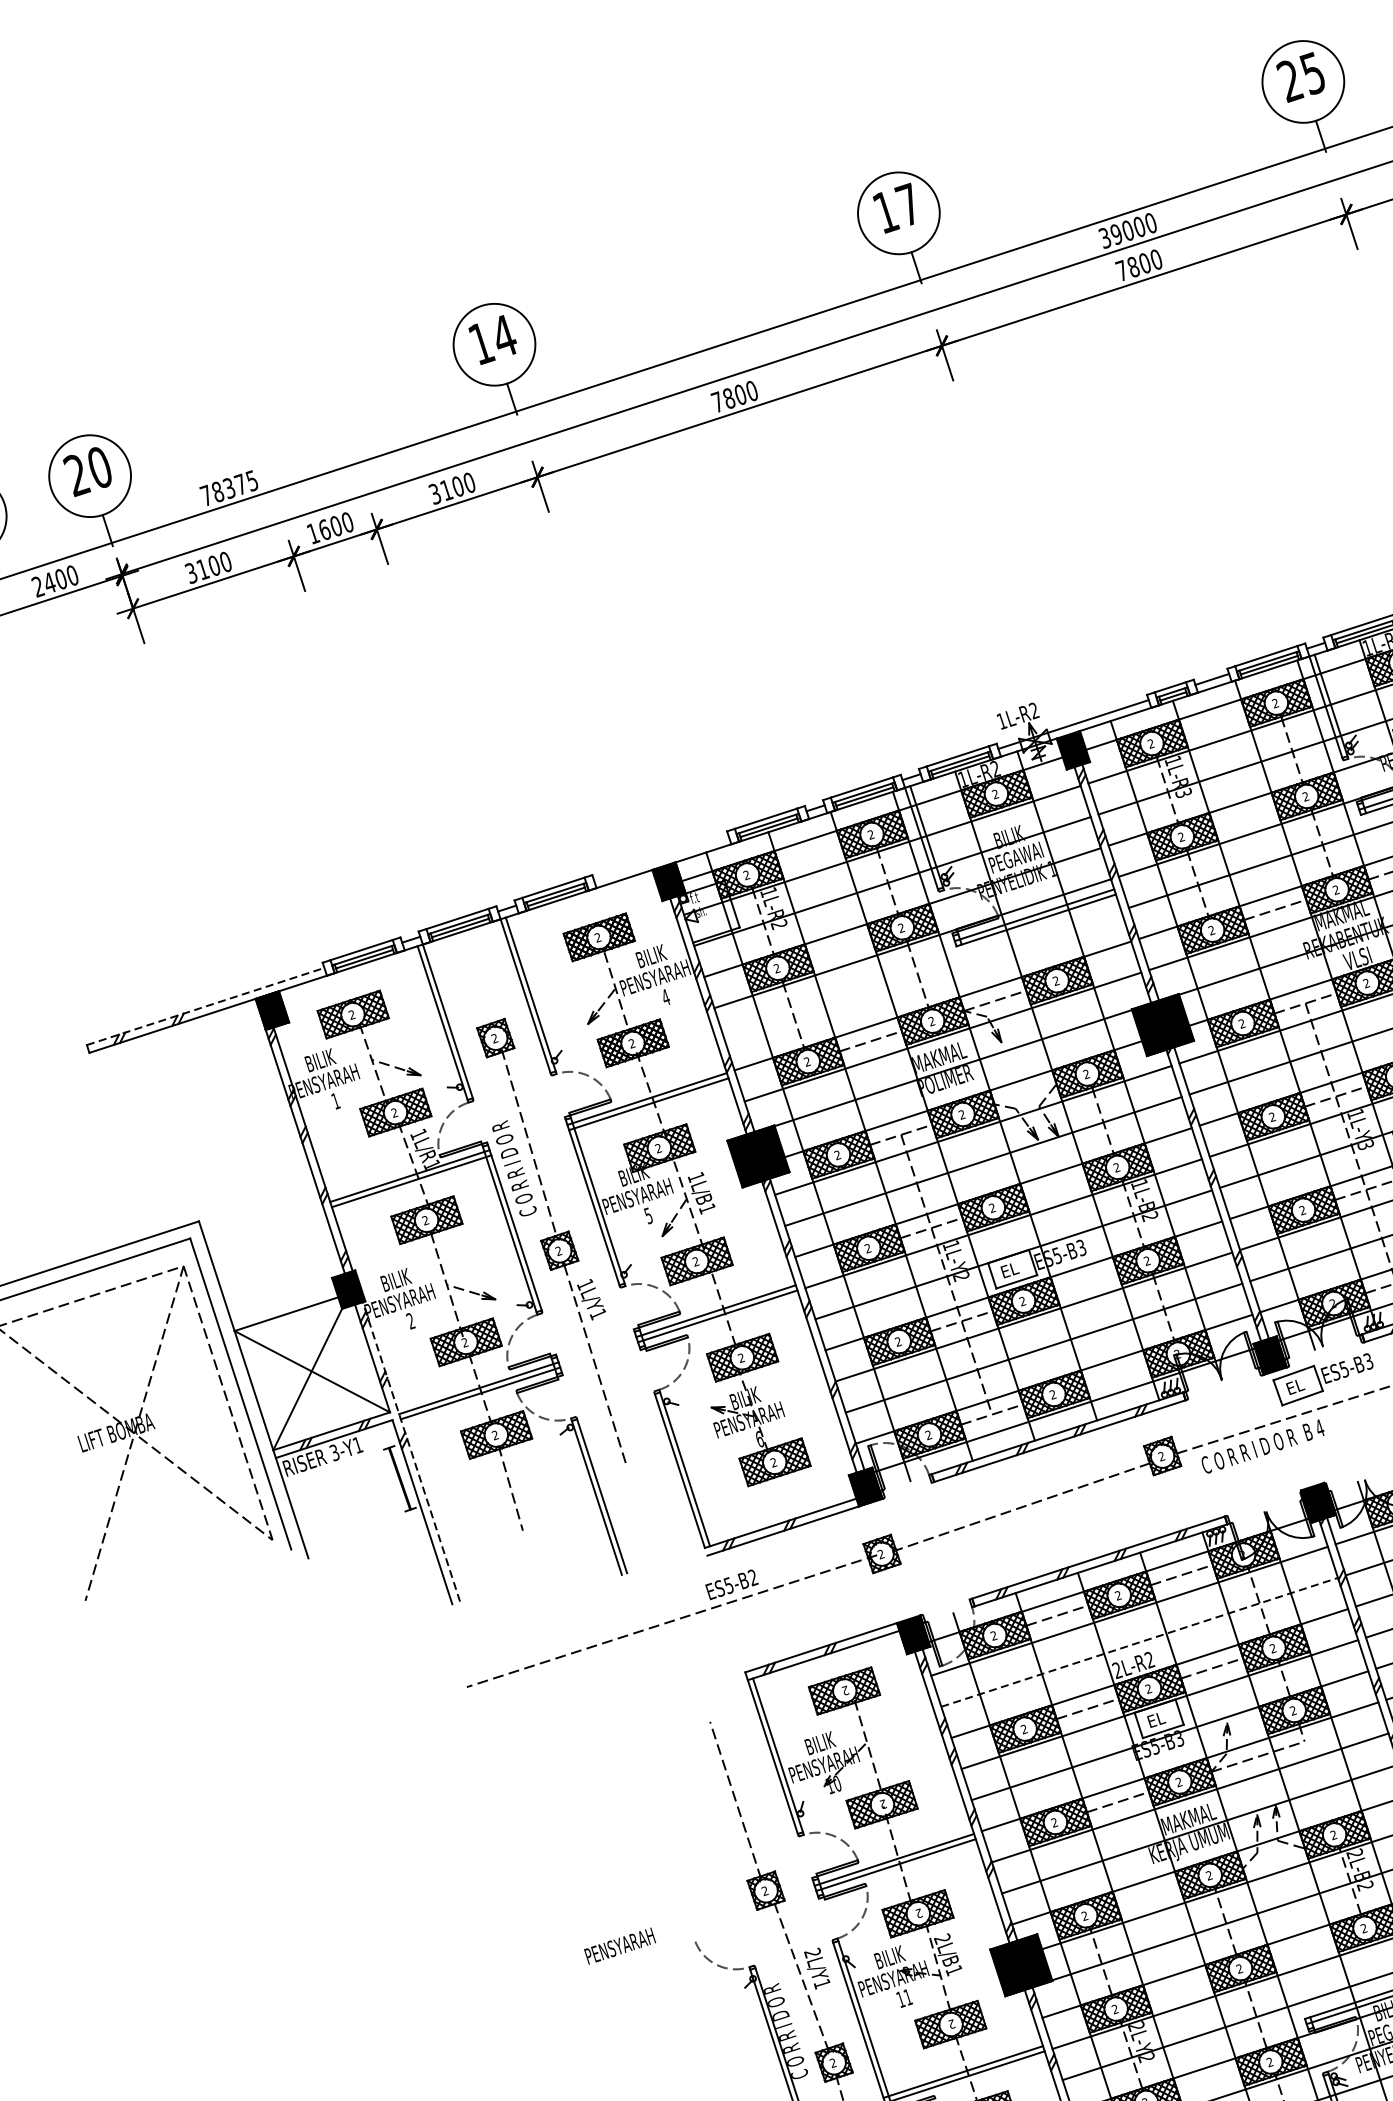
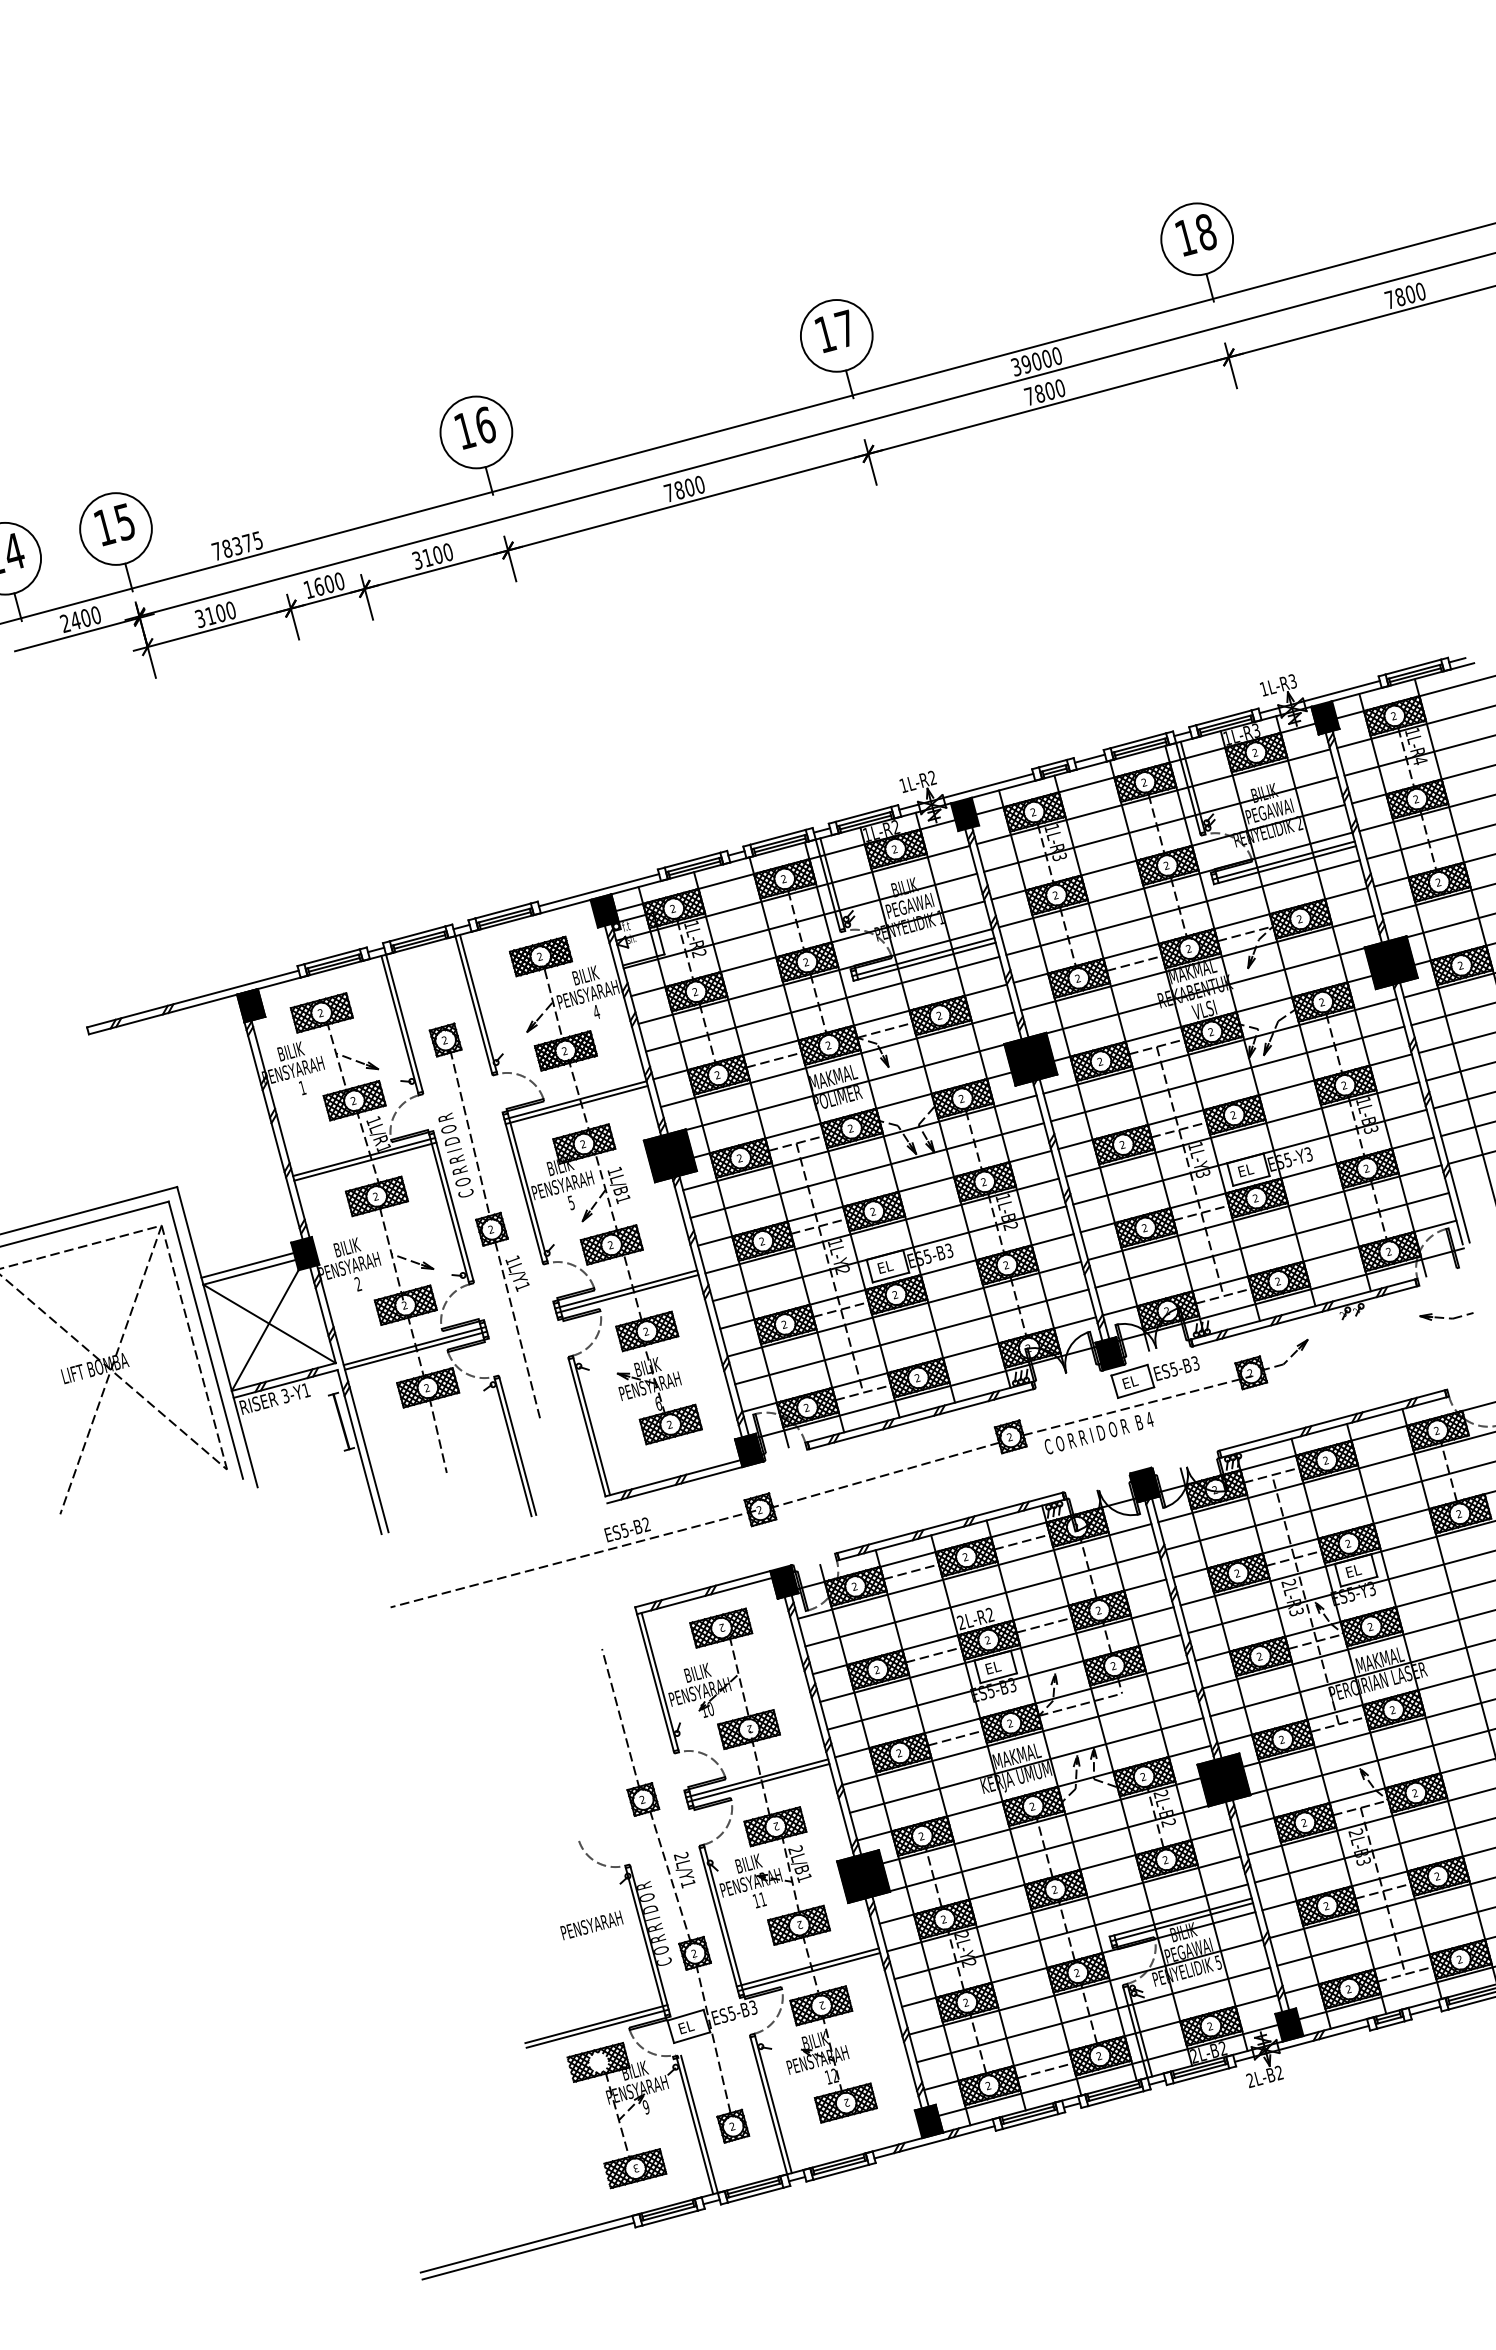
text: (1301, 76) -> (1195, 234), 25 -> 18
text: (504, 335) -> (485, 424), 14 -> 16
text: (86, 471) -> (113, 524), 20 -> 15
line: (661, 858) -> (599, 890), added
line: (922, 974) -> (822, 1003), added
line: (205, 1007) -> (192, 999), dashed -> solid
line: (283, 1306) -> (247, 1265), added
line: (411, 1451) -> (352, 1398), dashed -> solid
line: (1140, 1642) -> (982, 1599), dashed -> solid
text: (619, 1946) -> (591, 1925), moved

